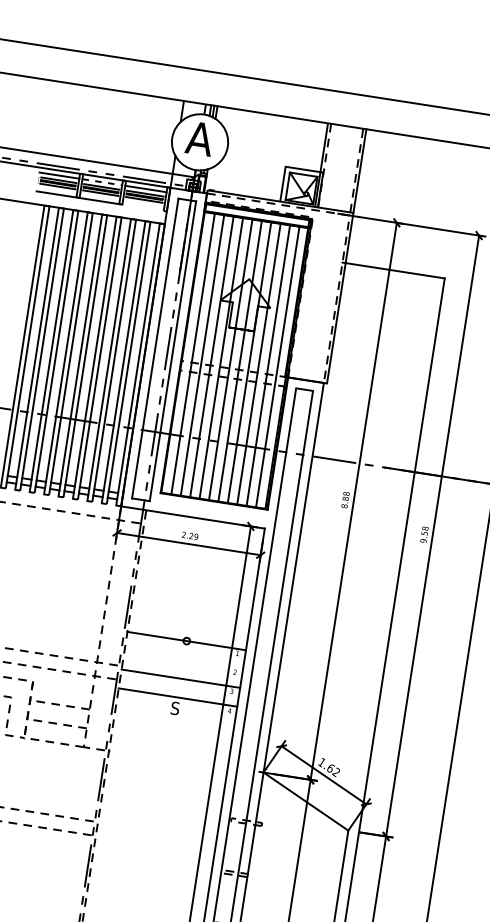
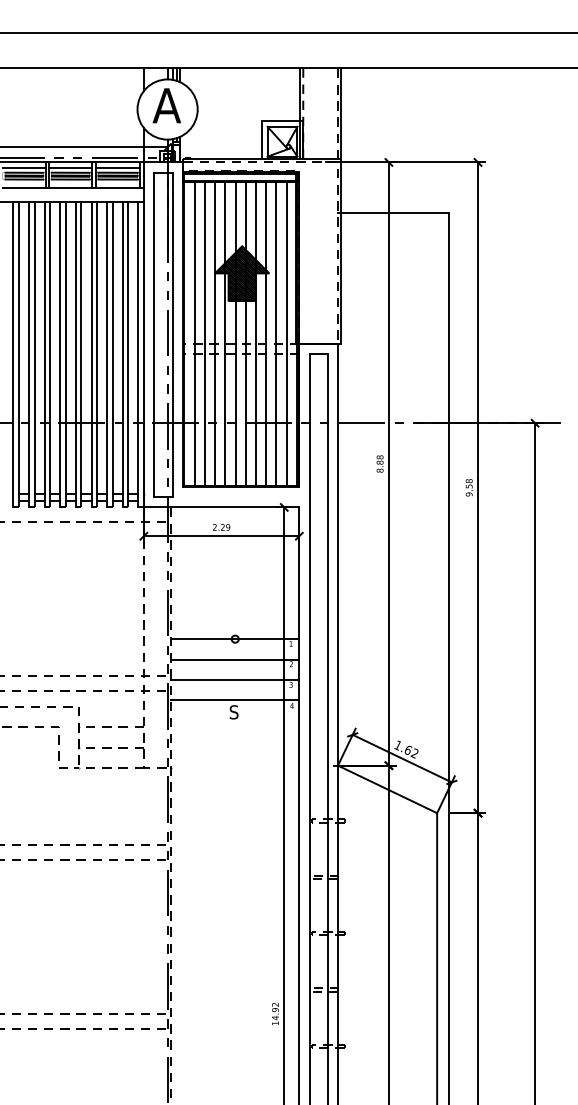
line: (102, 181) -> (70, 167), dashed -> solid
line: (142, 208) -> (117, 188), added
hatch: (244, 304) -> (241, 273), added
line: (184, 659) -> (235, 659), added

